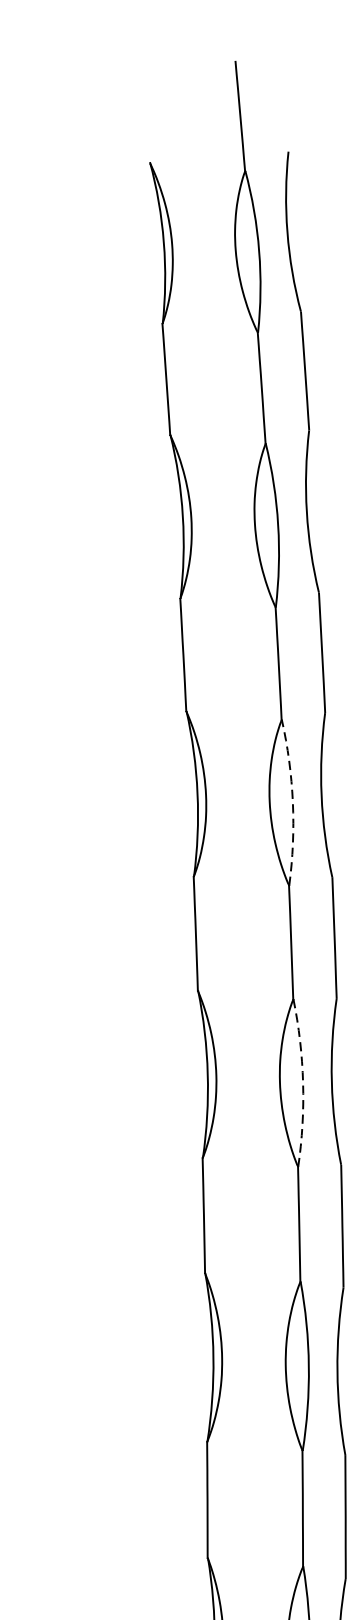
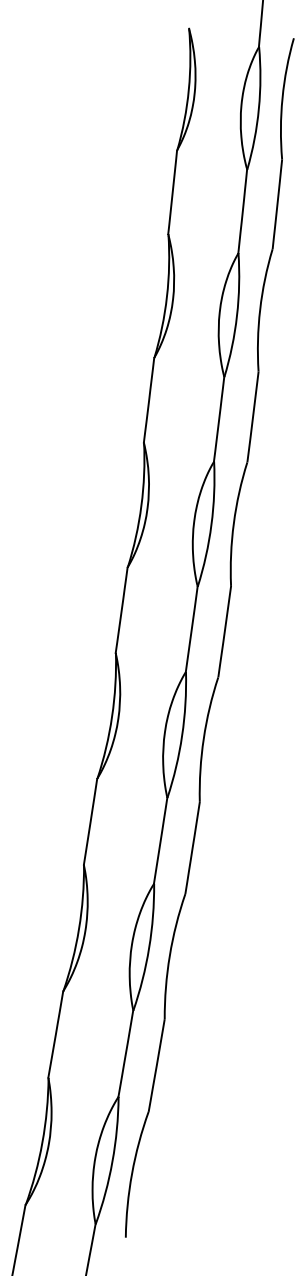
arc: (292, 801) -> (211, 524), dashed -> solid
arc: (303, 1082) -> (182, 735), dashed -> solid

